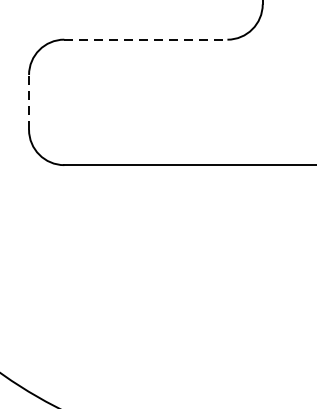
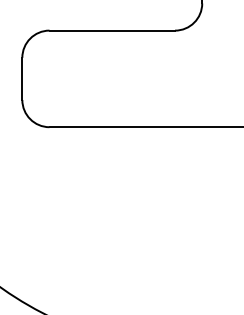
line: (146, 39) -> (112, 30), dashed -> solid
line: (29, 101) -> (22, 78), dashed -> solid

